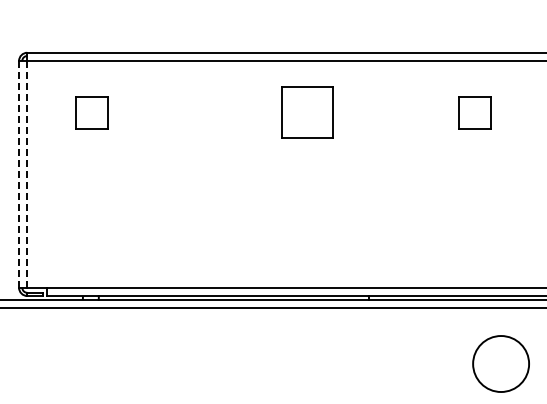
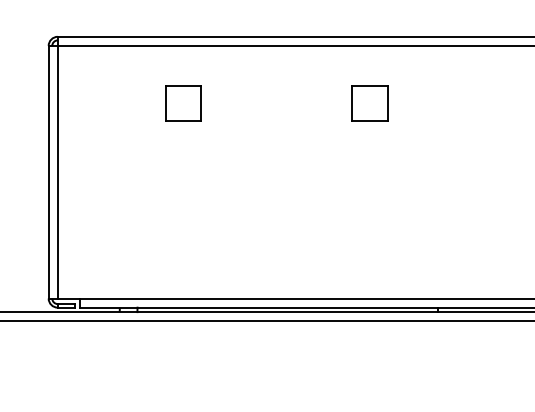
part: (91, 112) -> (182, 103), moved
part: (307, 112) -> (369, 103), size x0.62
line: (19, 173) -> (49, 171), dashed -> solid
line: (27, 174) -> (58, 172), dashed -> solid

